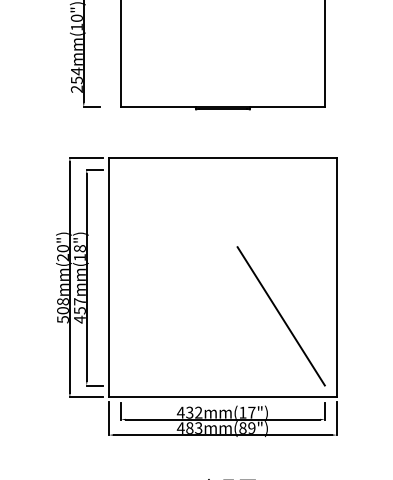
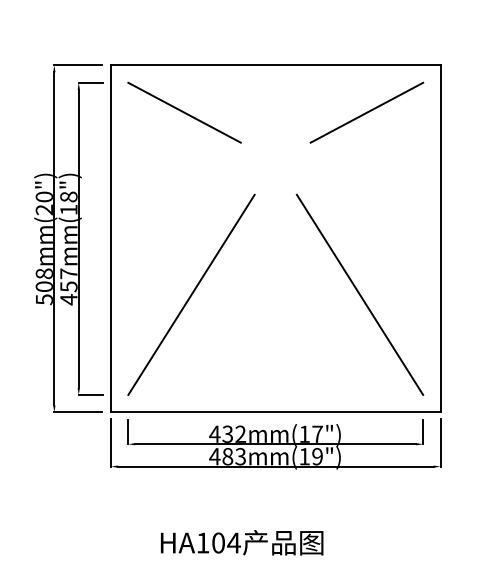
line: (159, 190) -> (183, 112), added
line: (285, 190) -> (366, 112), added
line: (164, 316) -> (191, 295), added
text: (242, 427) -> (303, 455), 483mm(89") -> 483mm(19")

